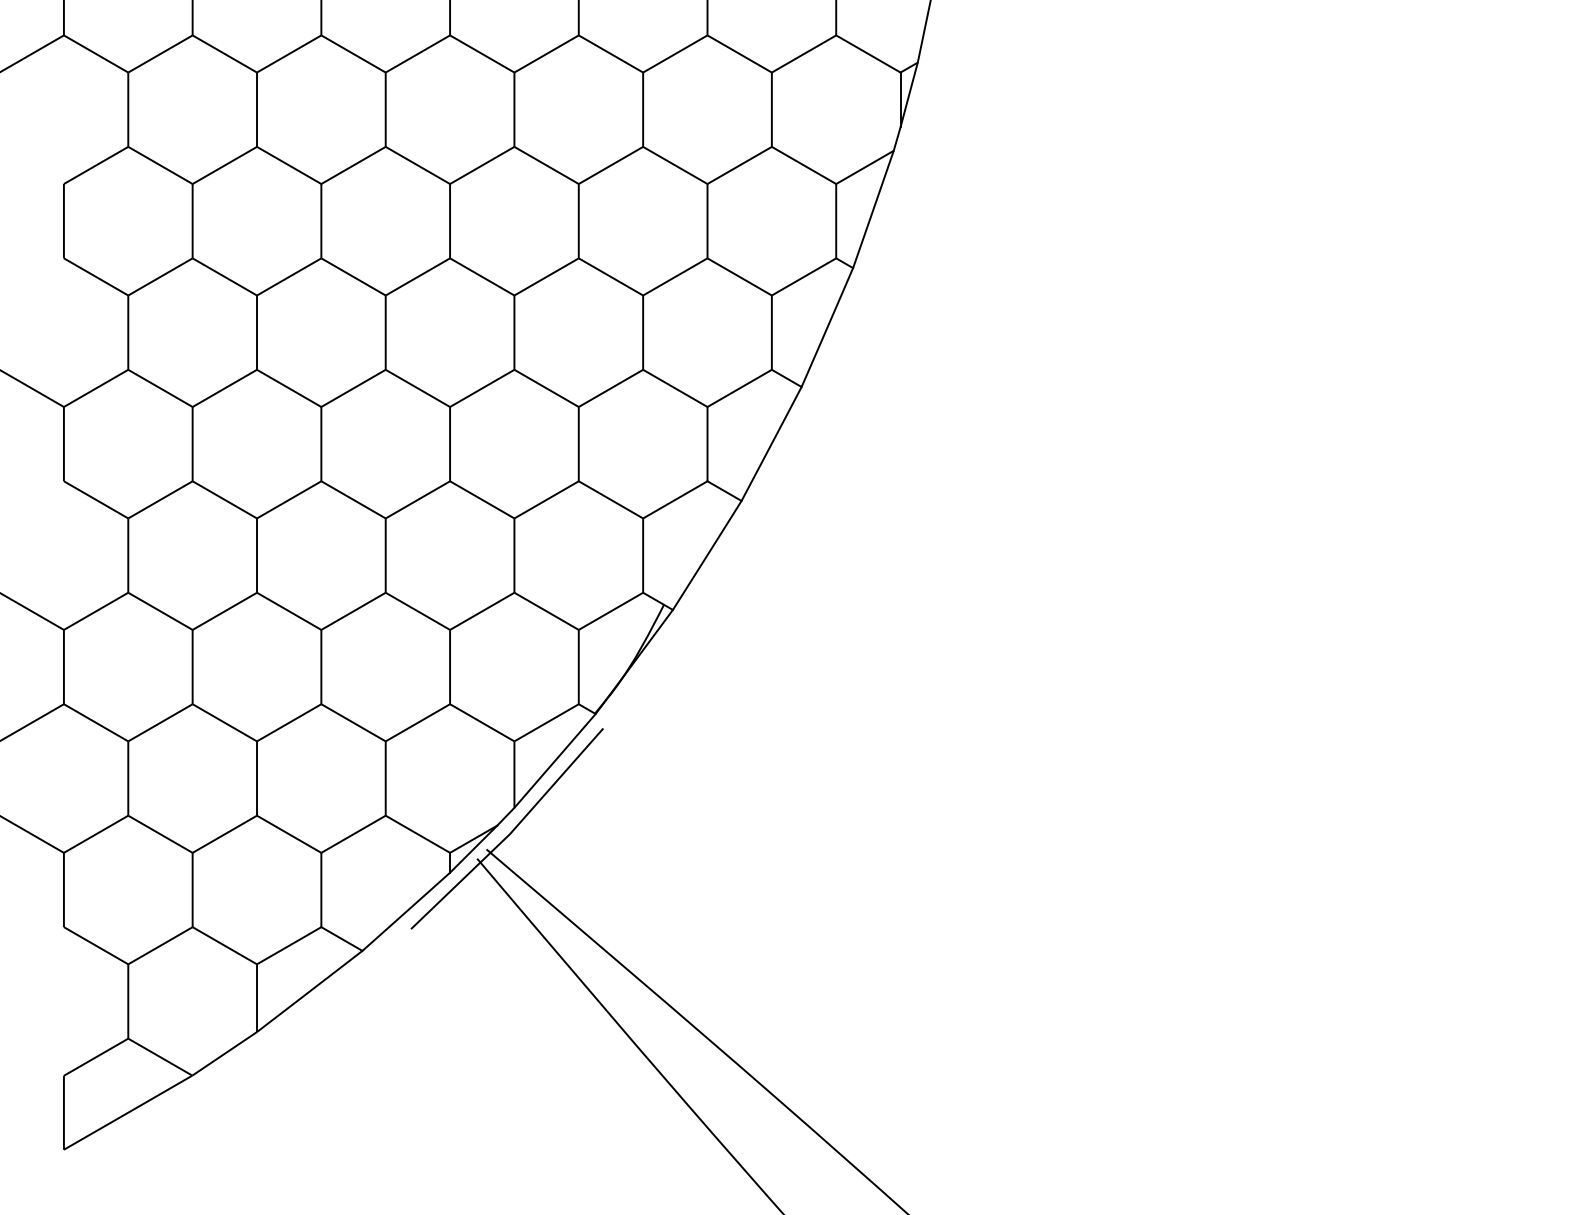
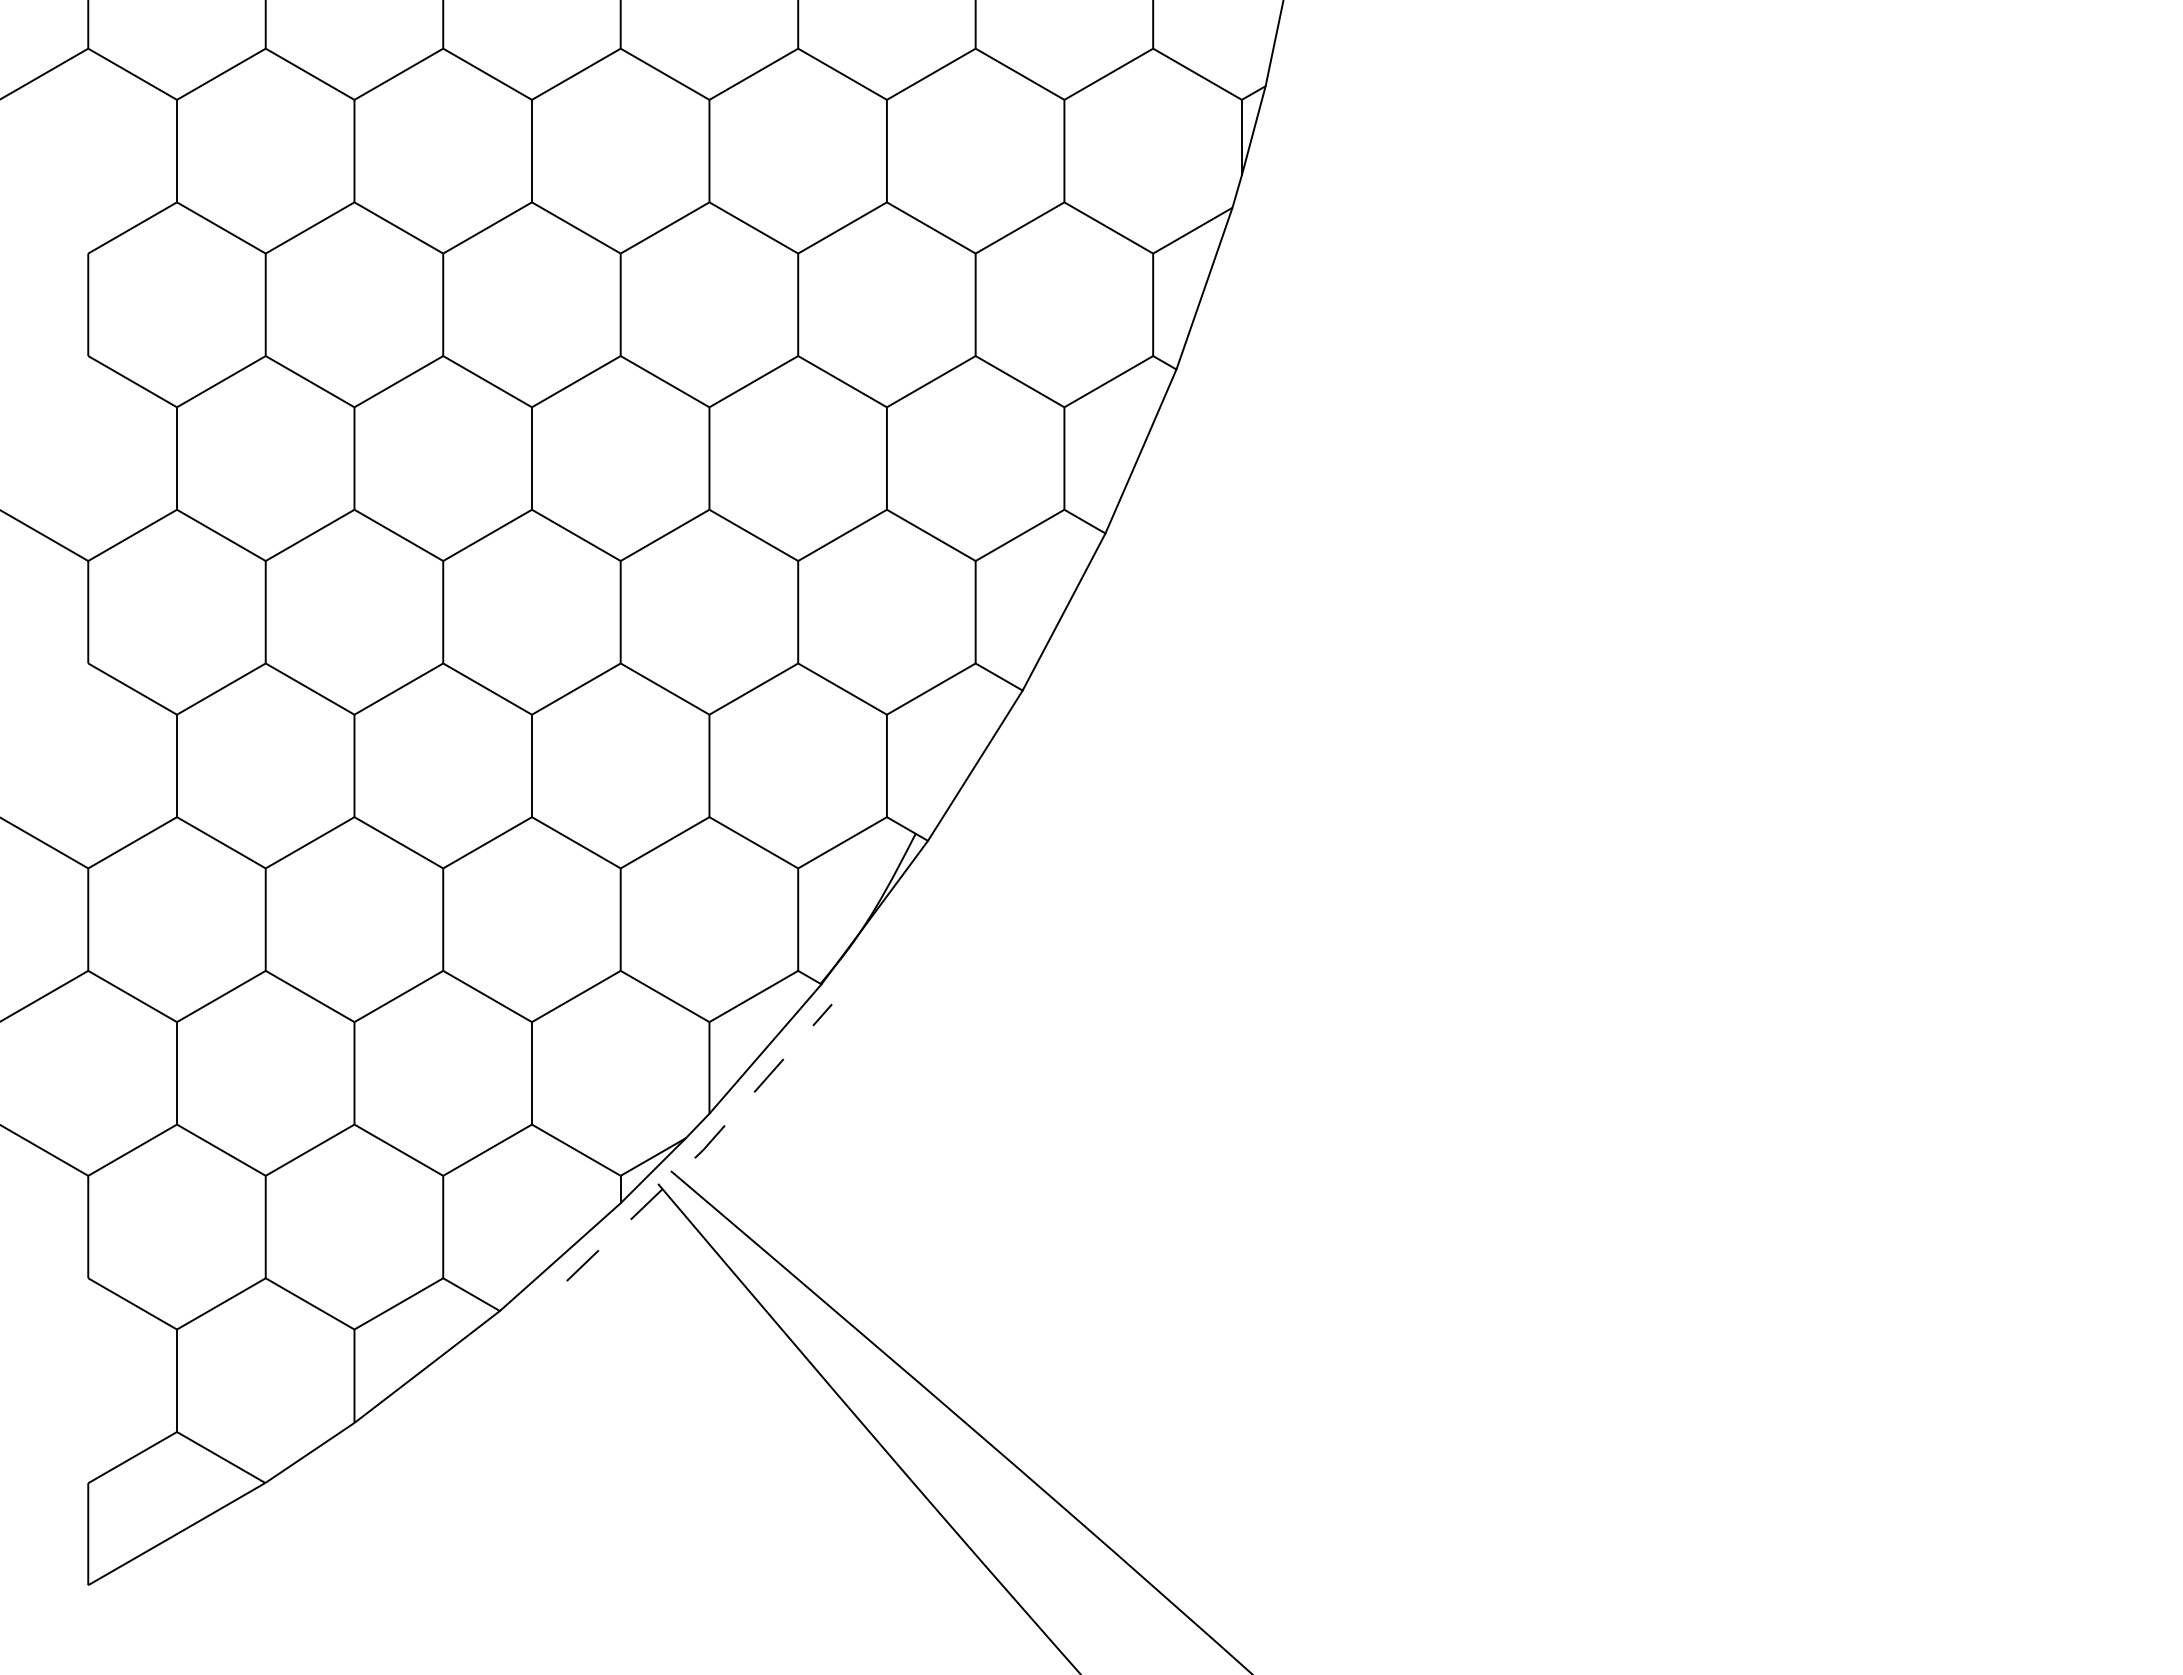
line: (511, 832) -> (705, 1147), solid -> dashed

